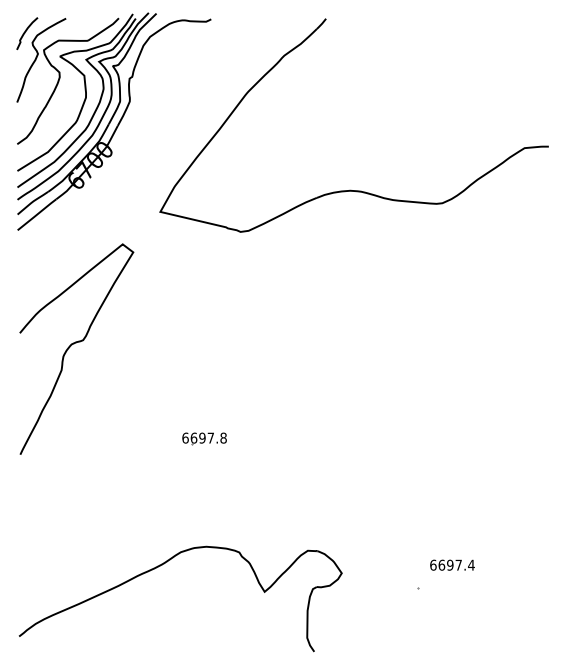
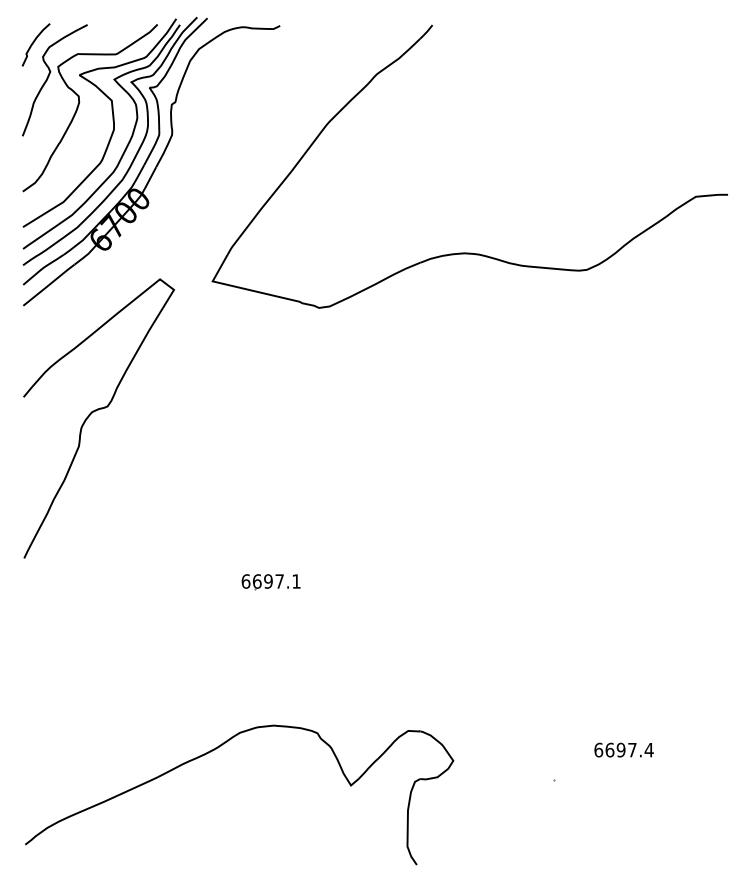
curve: (74, 344) -> (96, 412), moved
text: (223, 437) -> (296, 580), 6697.8 -> 6697.1
text: (452, 564) -> (624, 749), moved

